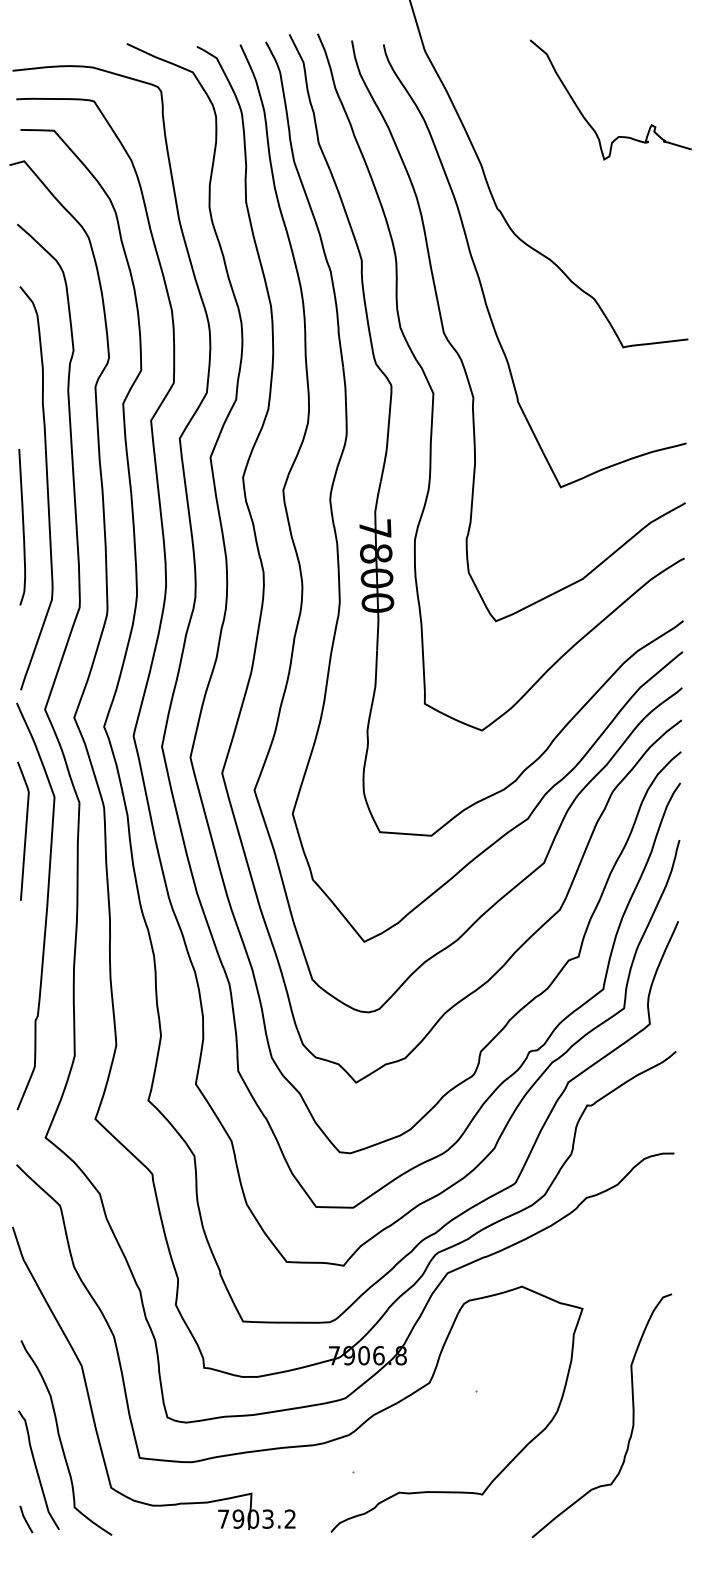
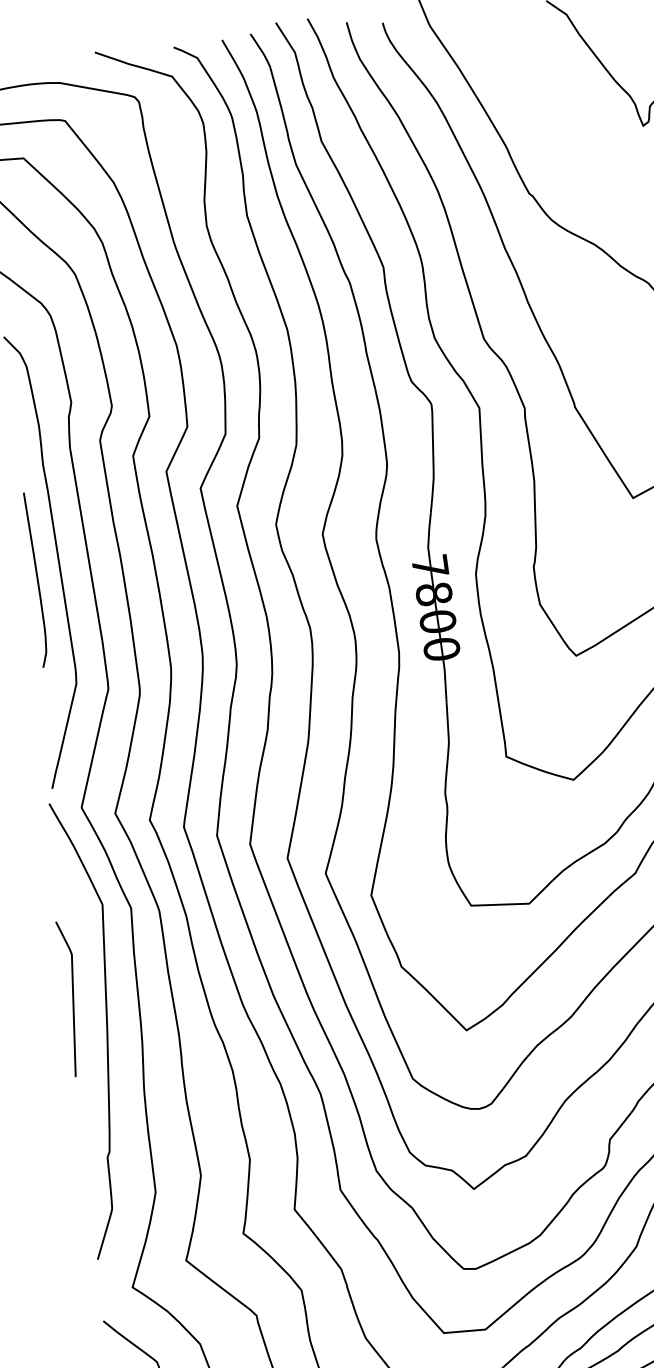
curve: (22, 527) -> (36, 580), moved
curve: (25, 830) -> (72, 997), moved

